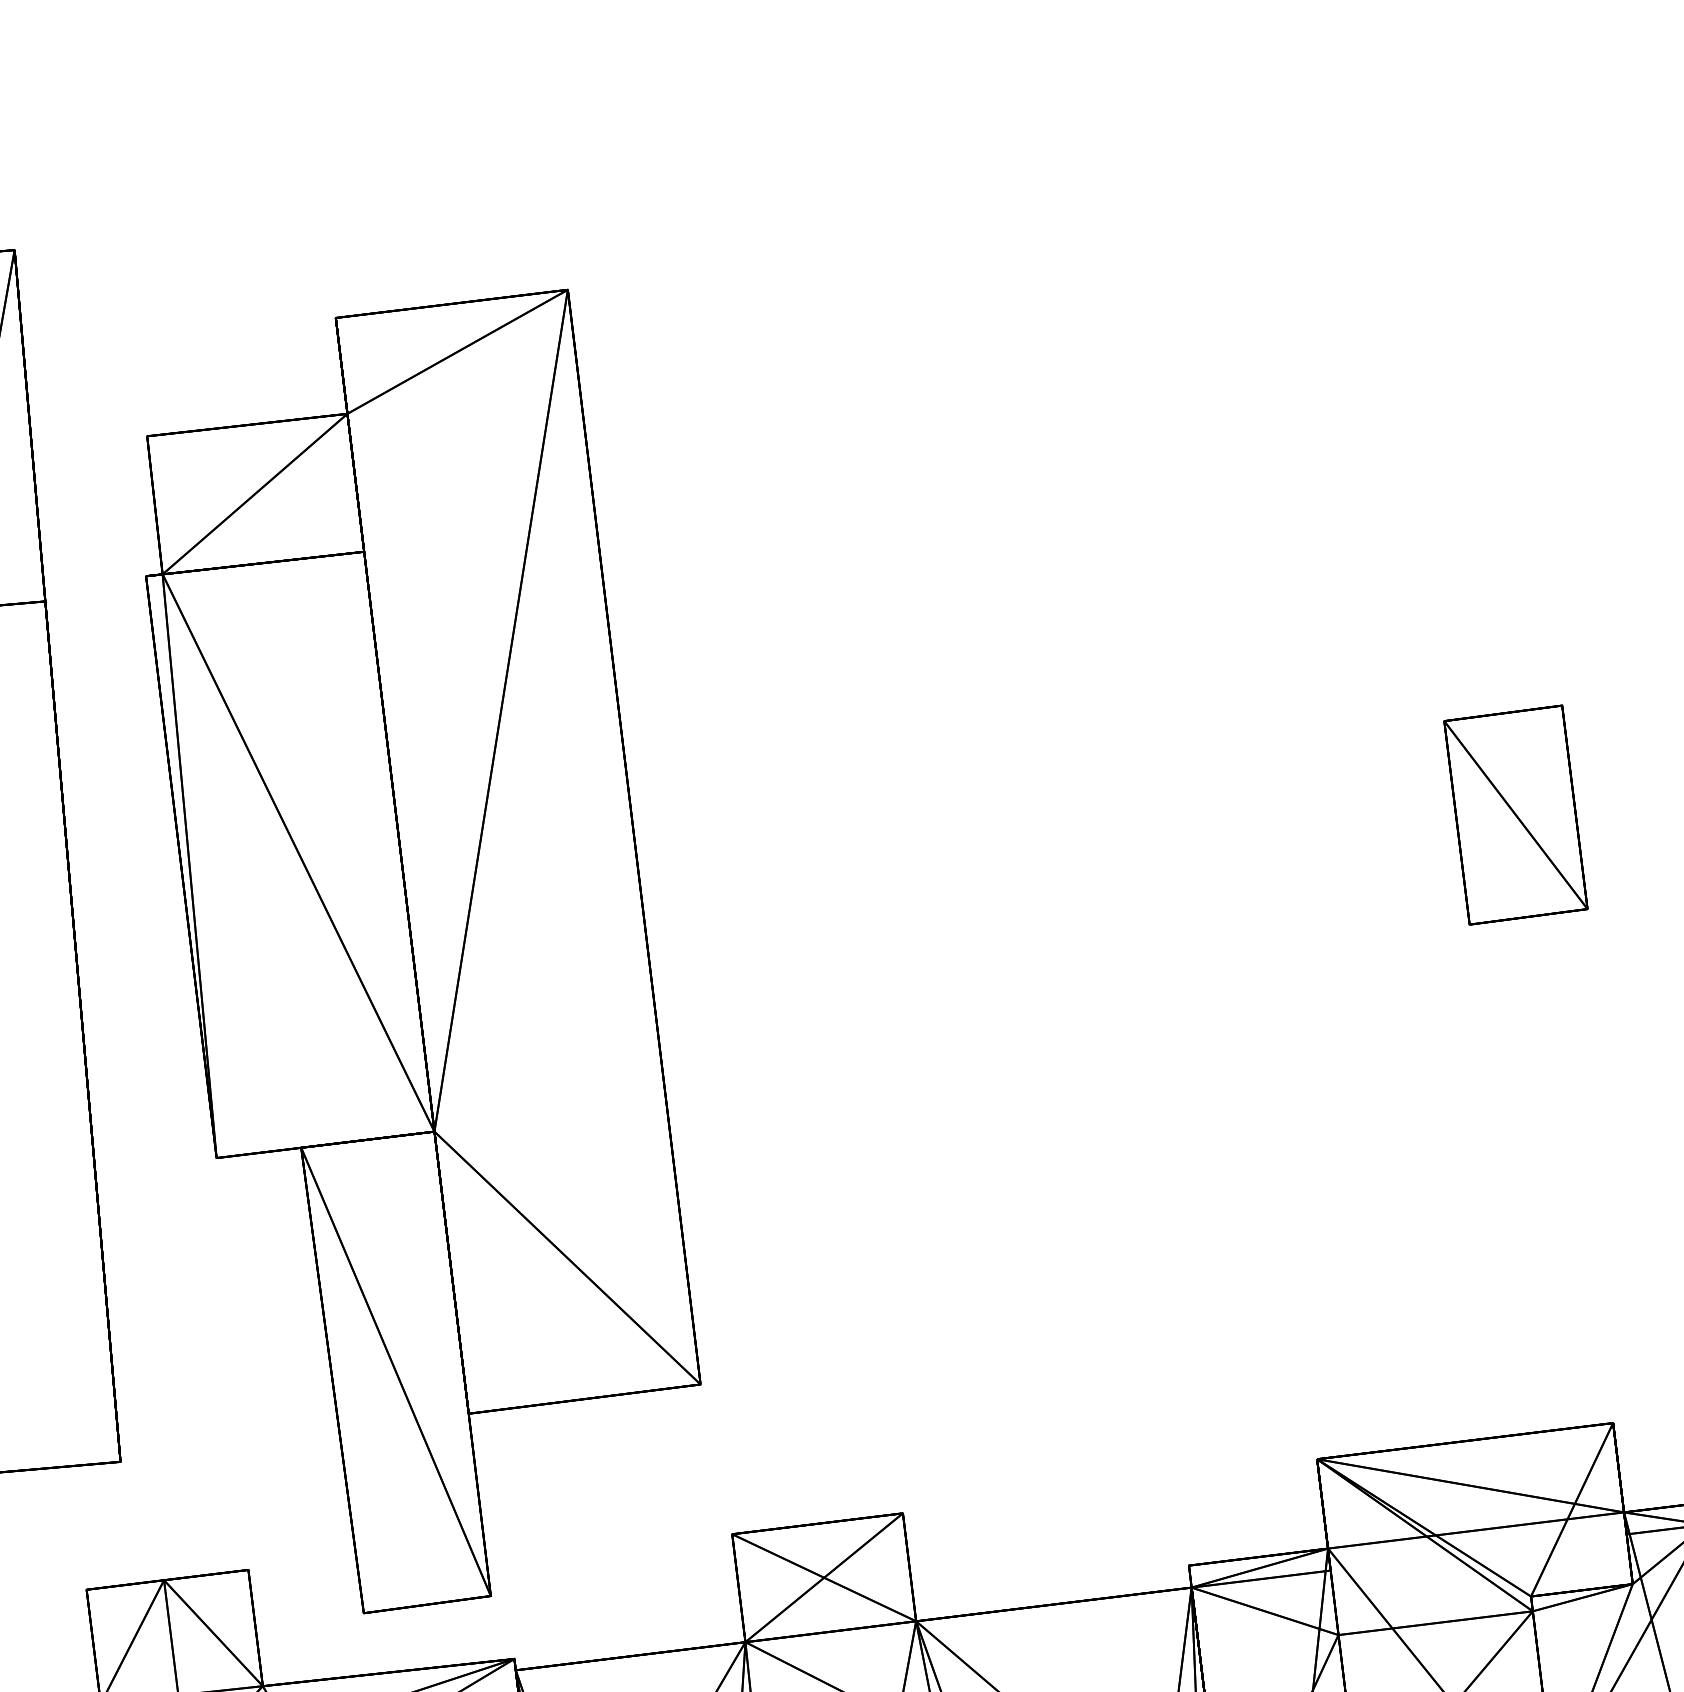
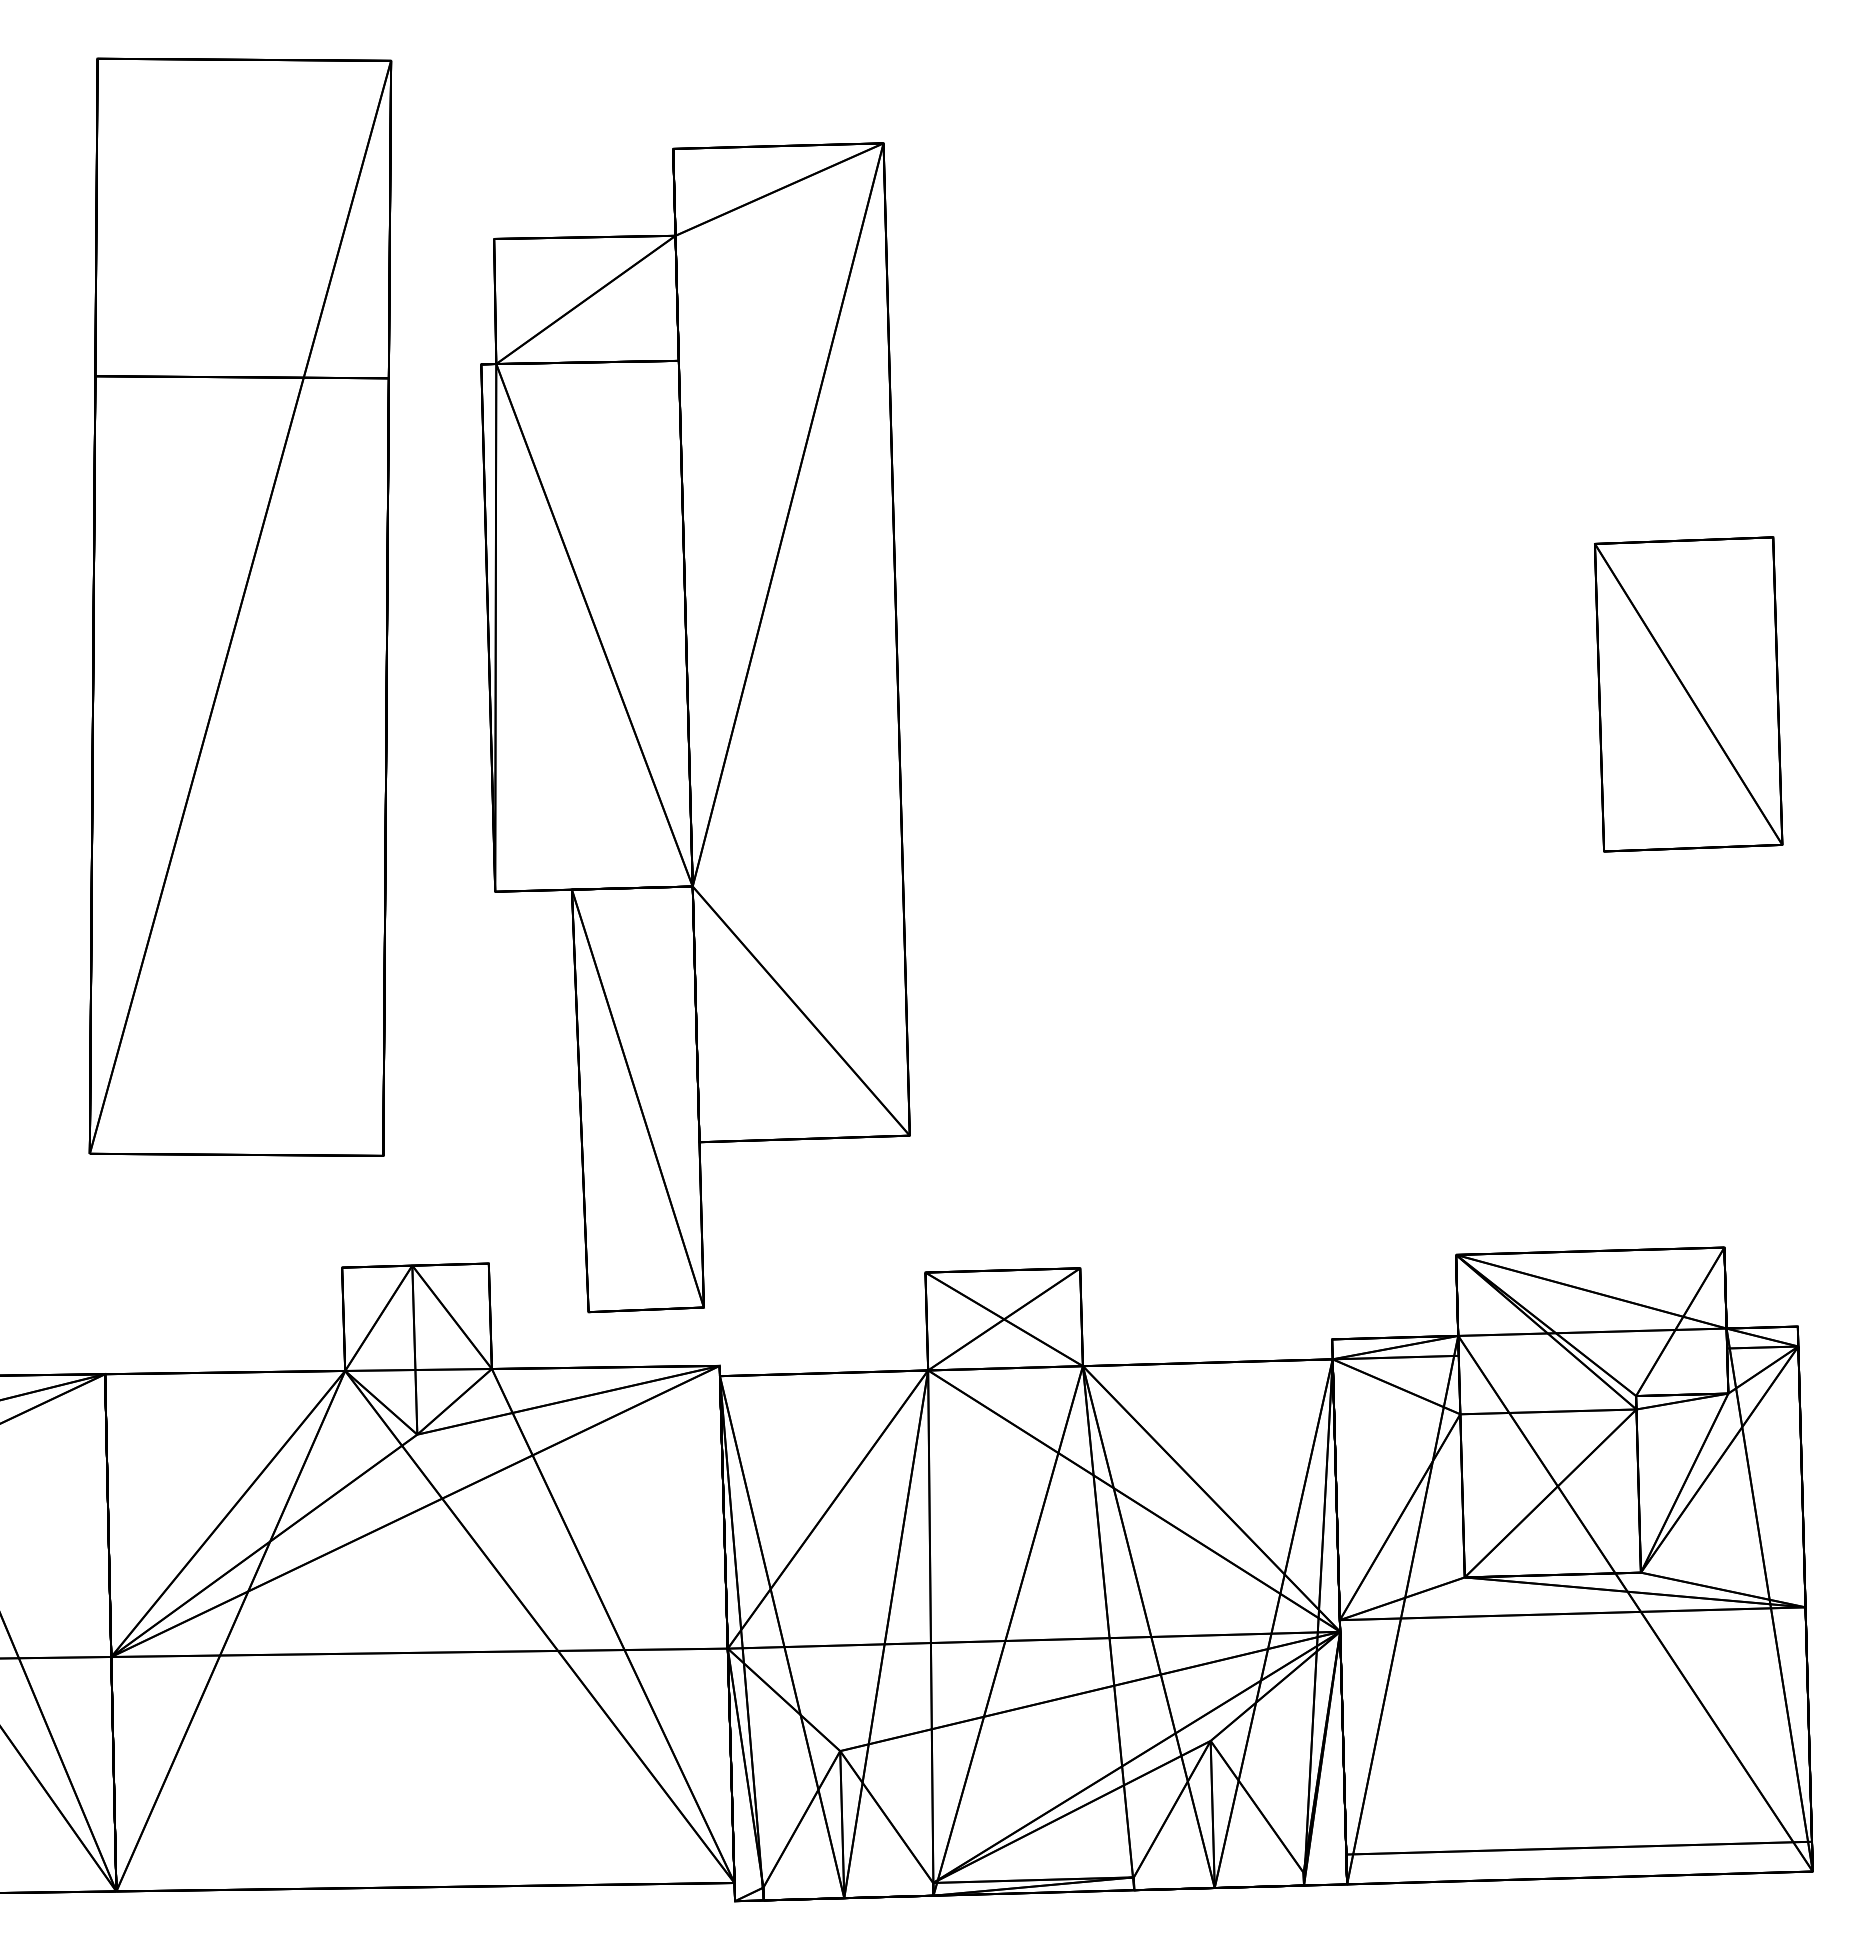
part: (1515, 815) -> (1688, 694), size x1.67

